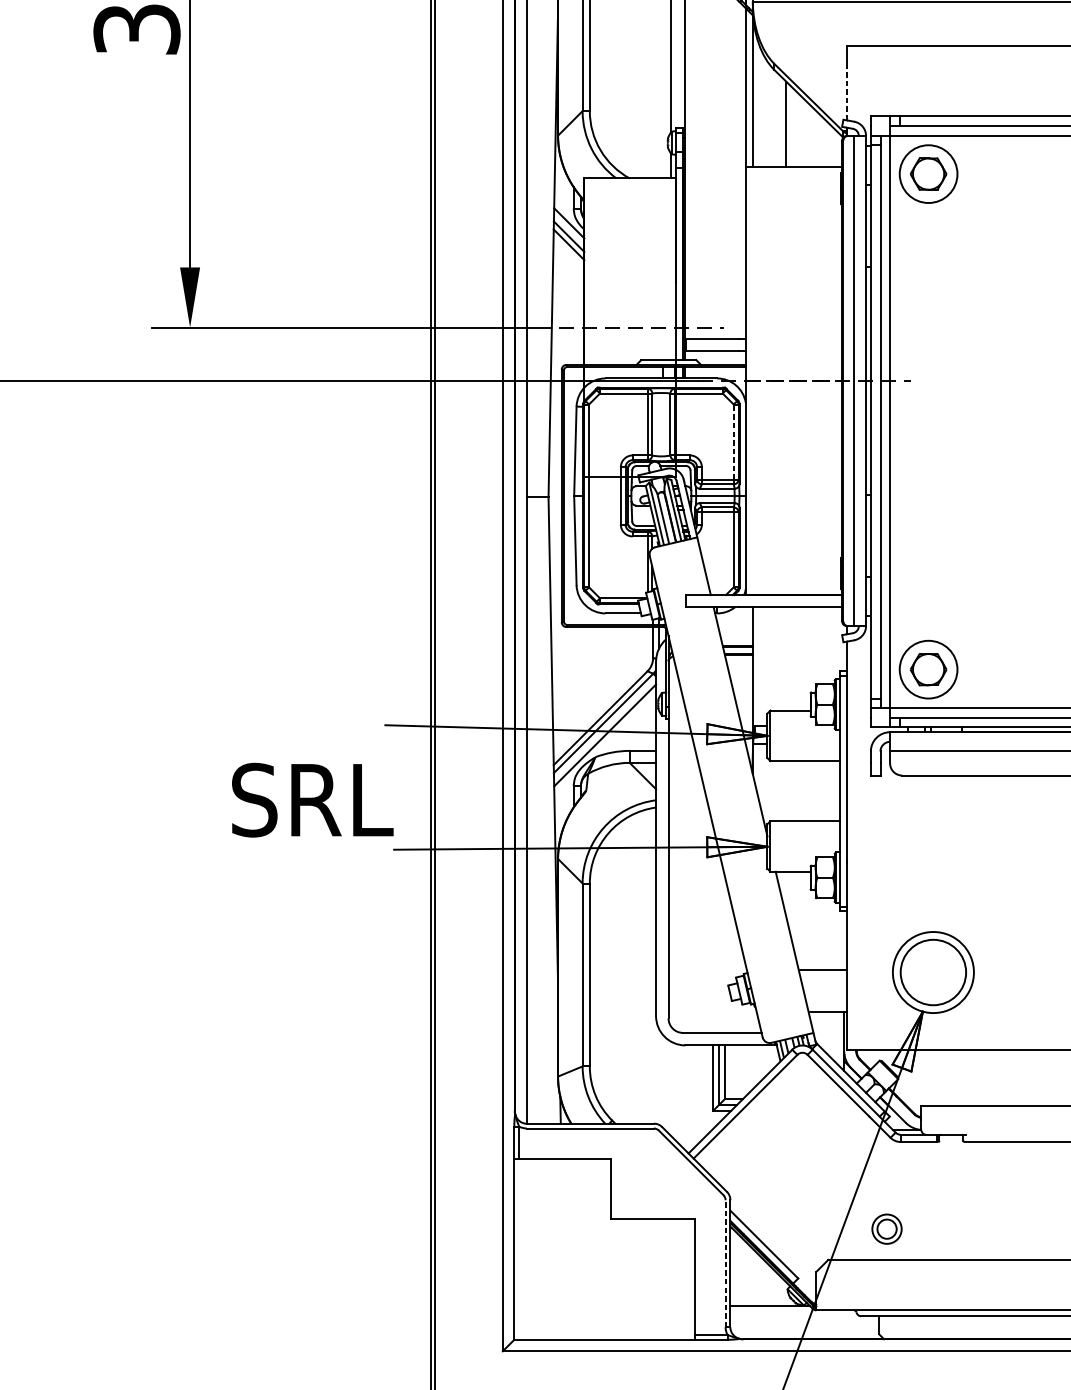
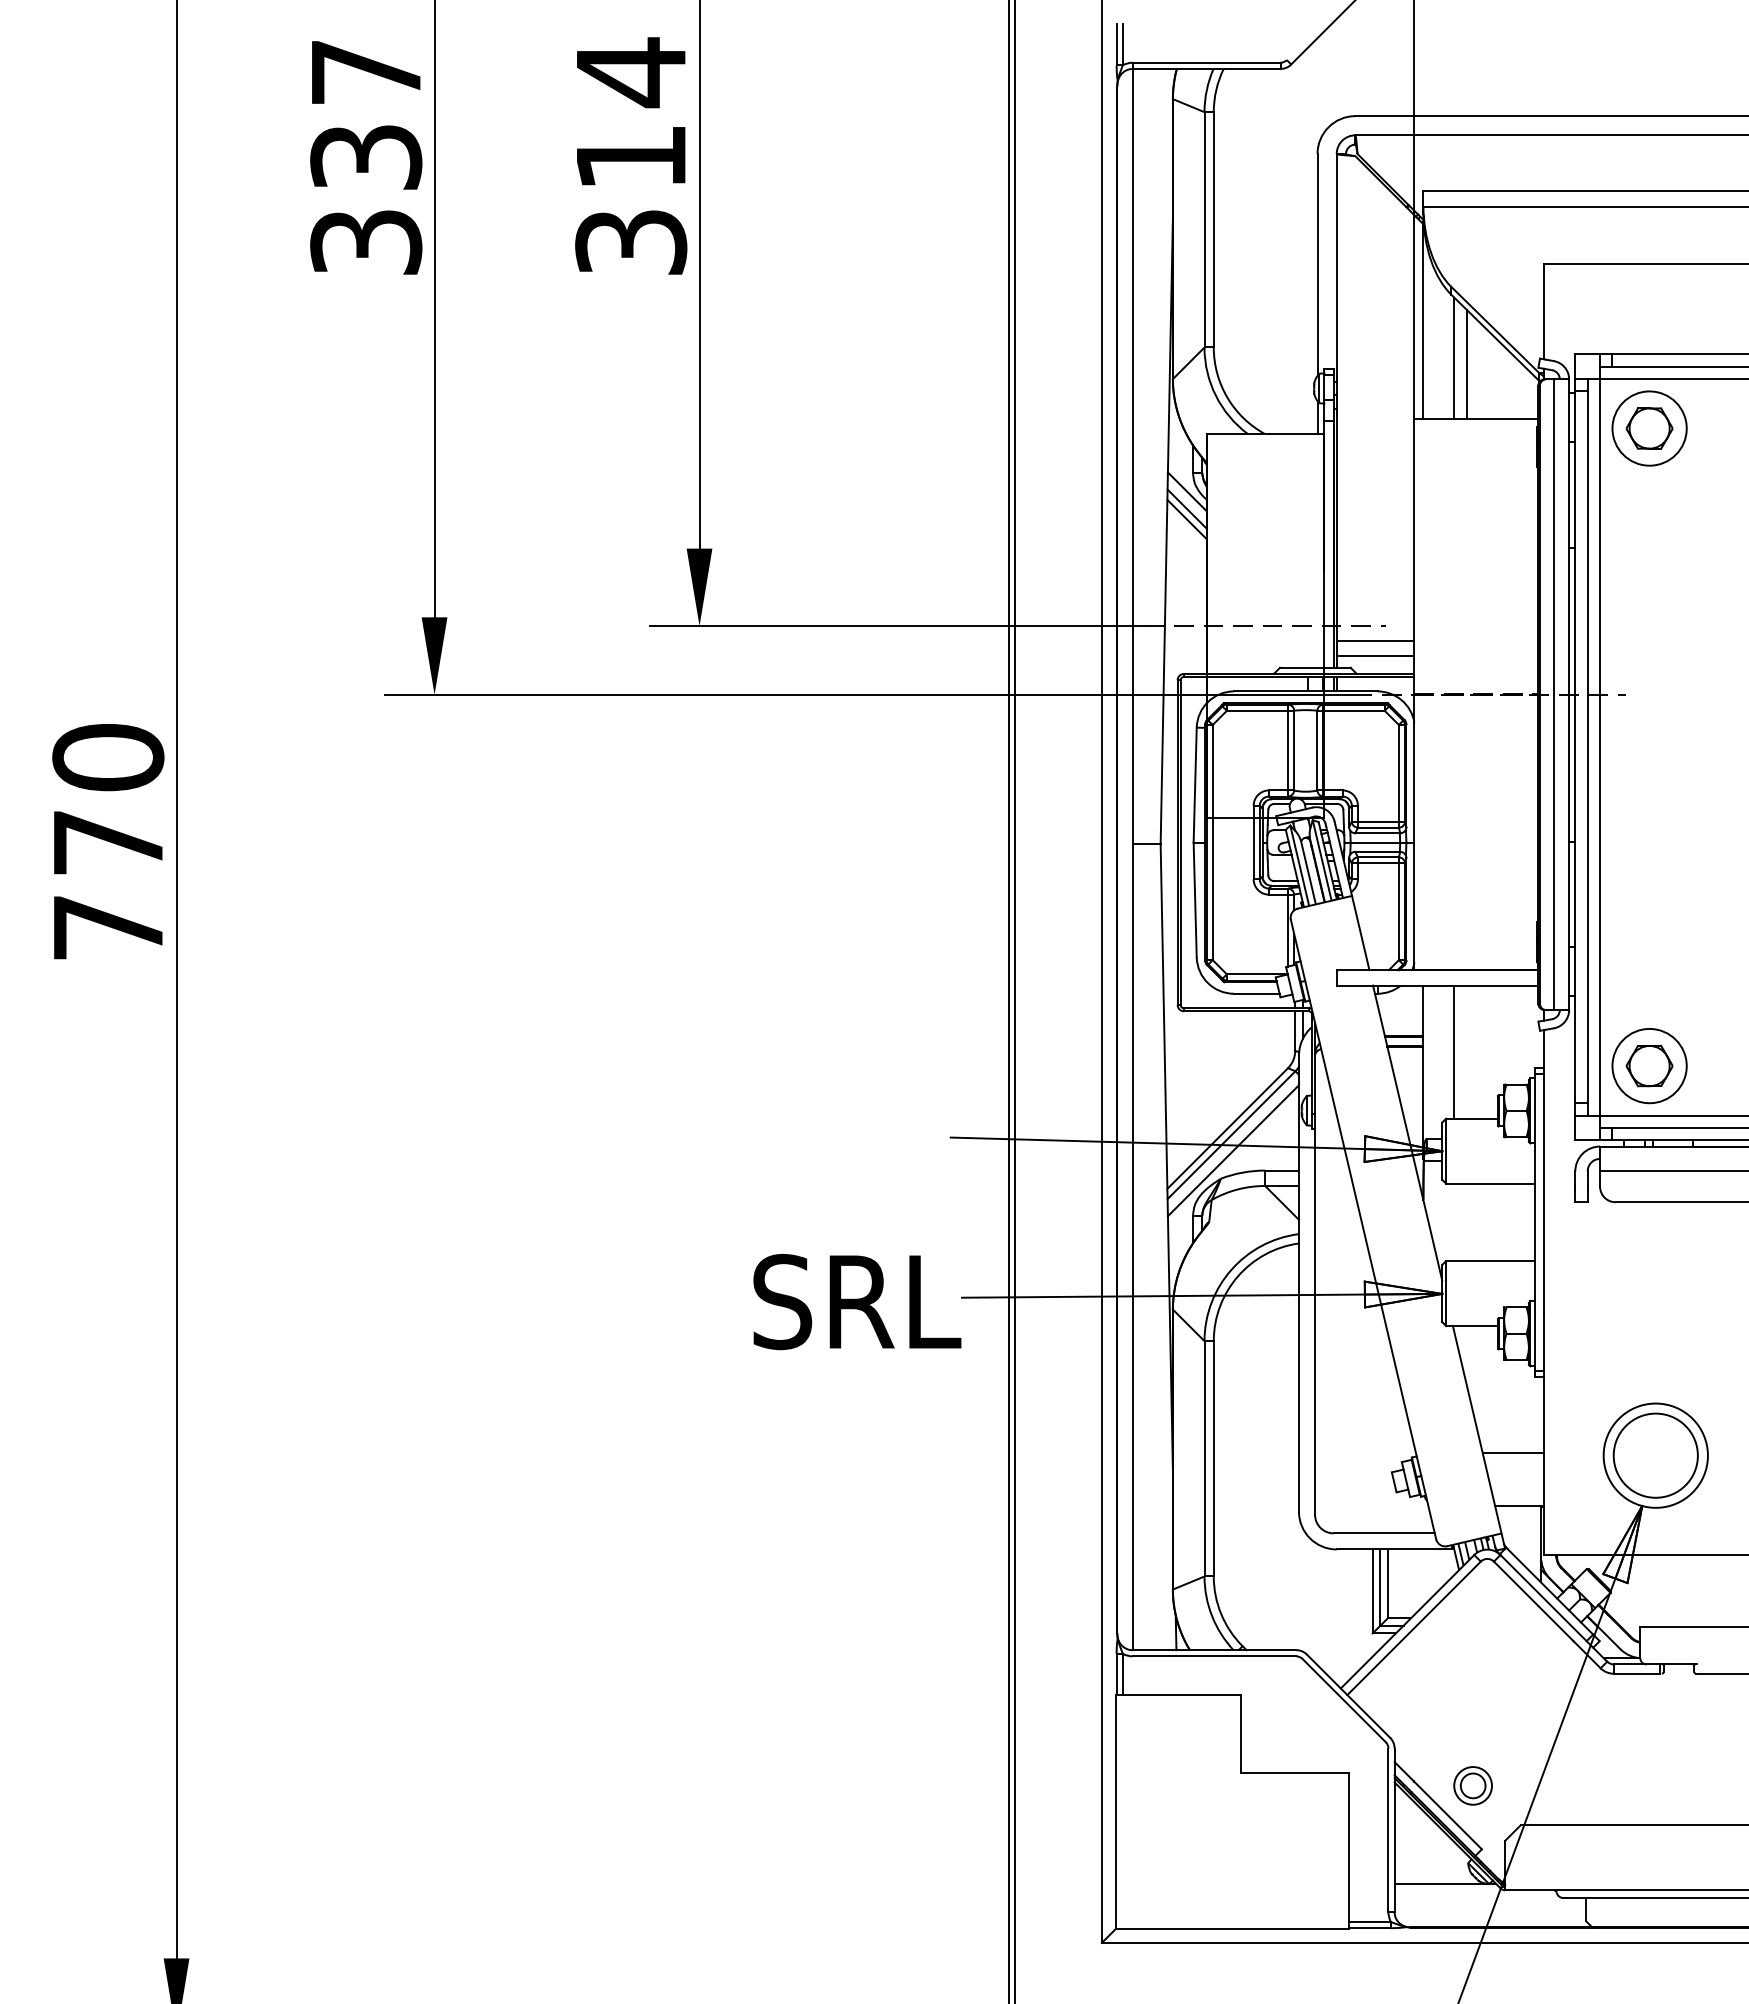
line: (846, 94) -> (1544, 325), dashed -> solid
line: (776, 119) -> (1454, 358), added
line: (733, 441) -> (1398, 772), dashed -> solid
line: (776, 658) -> (1454, 1051), added
text: (312, 800) -> (857, 1302), moved
part: (886, 1228) -> (1472, 1785), moved
line: (725, 1263) -> (1388, 1830), dashed -> solid

